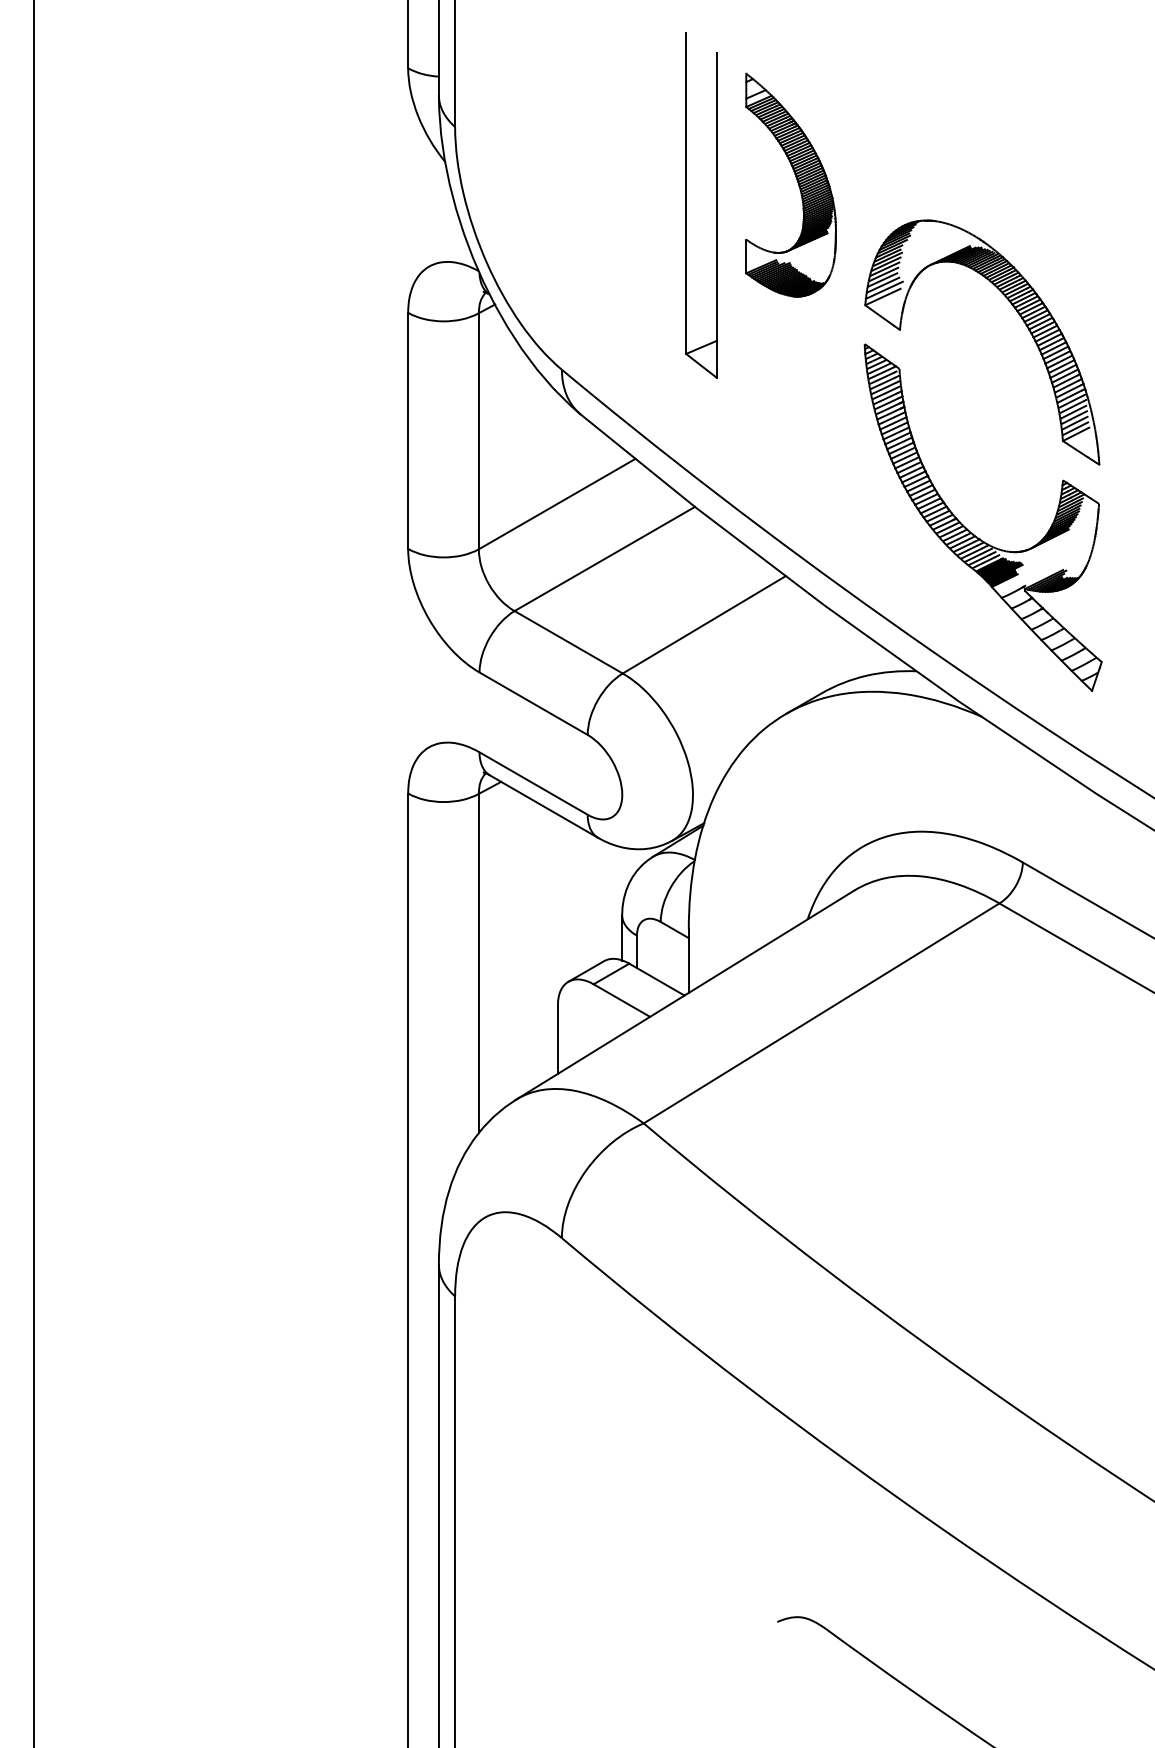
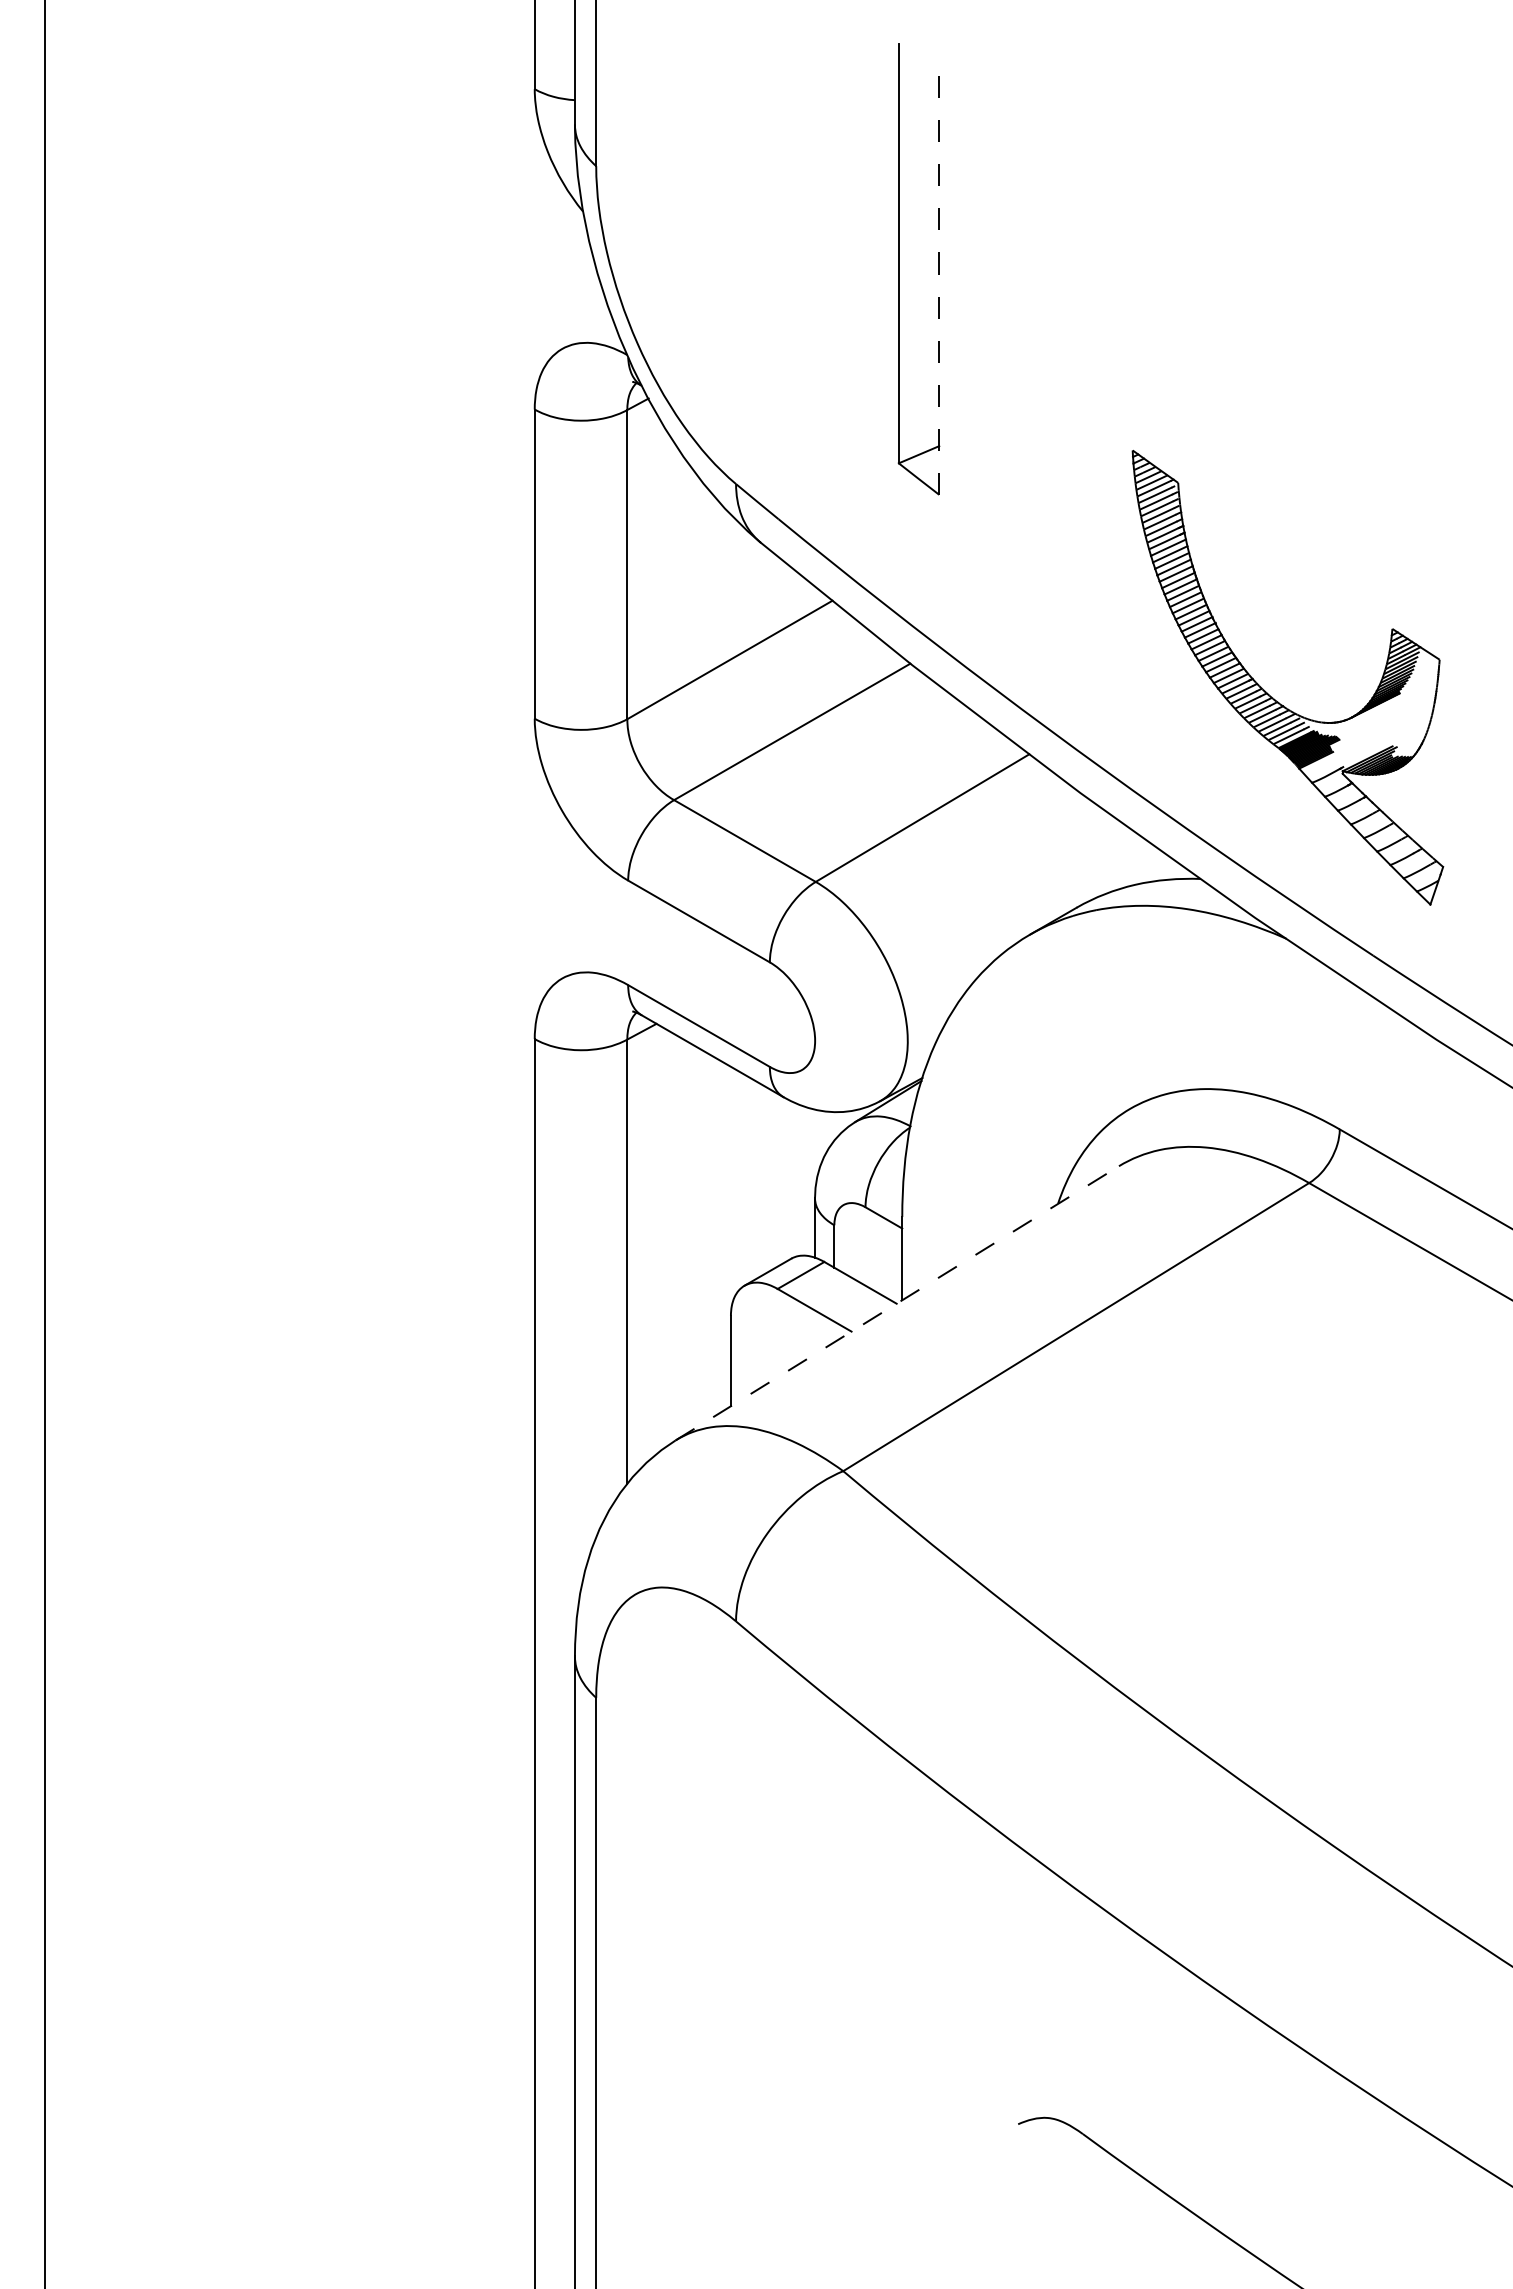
part: (797, 182) -> (1044, 238), removed
line: (717, 215) -> (939, 281), solid -> dashed
part: (1021, 318) -> (1337, 416), removed
line: (685, 995) -> (897, 1303), solid -> dashed

